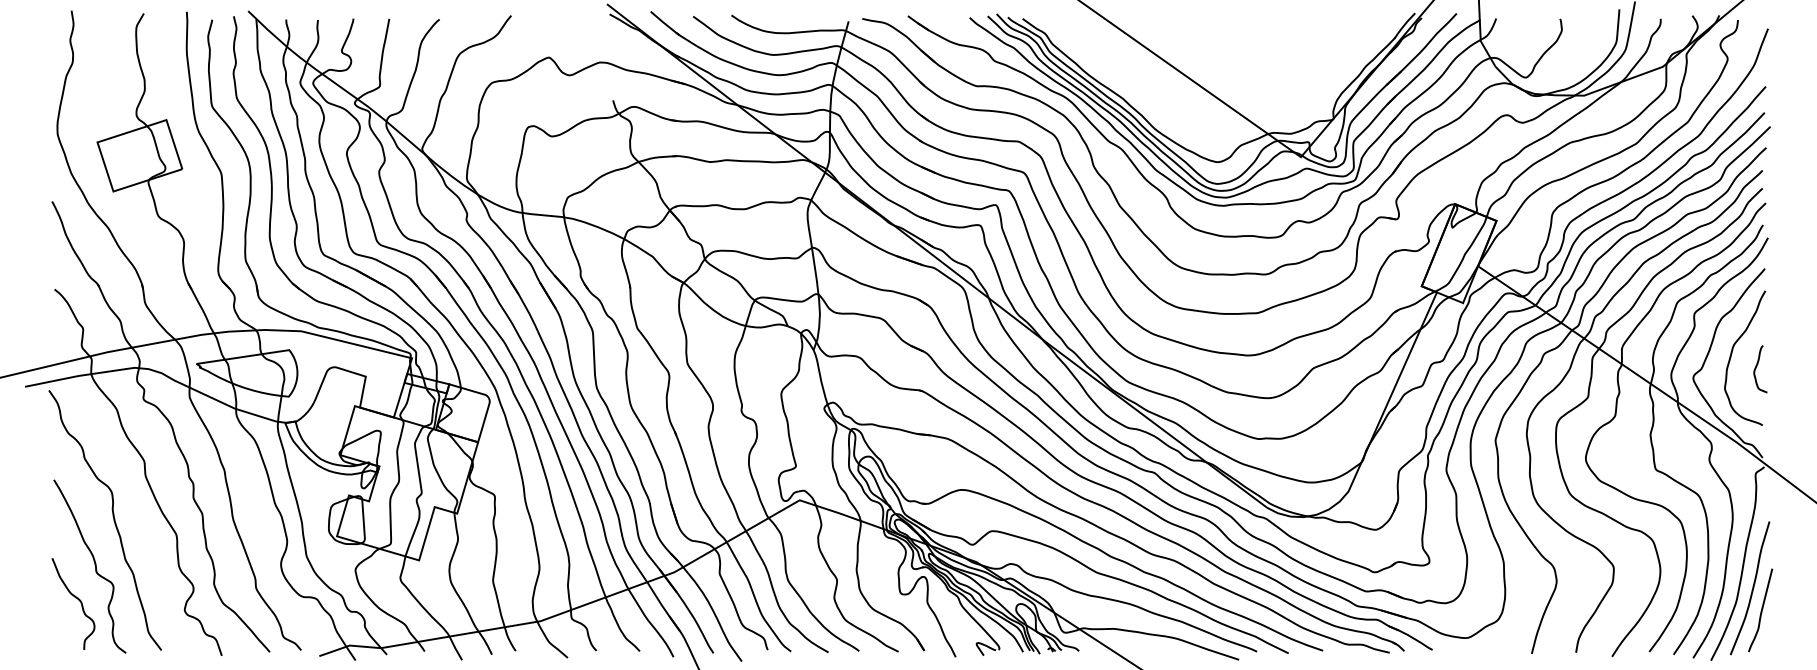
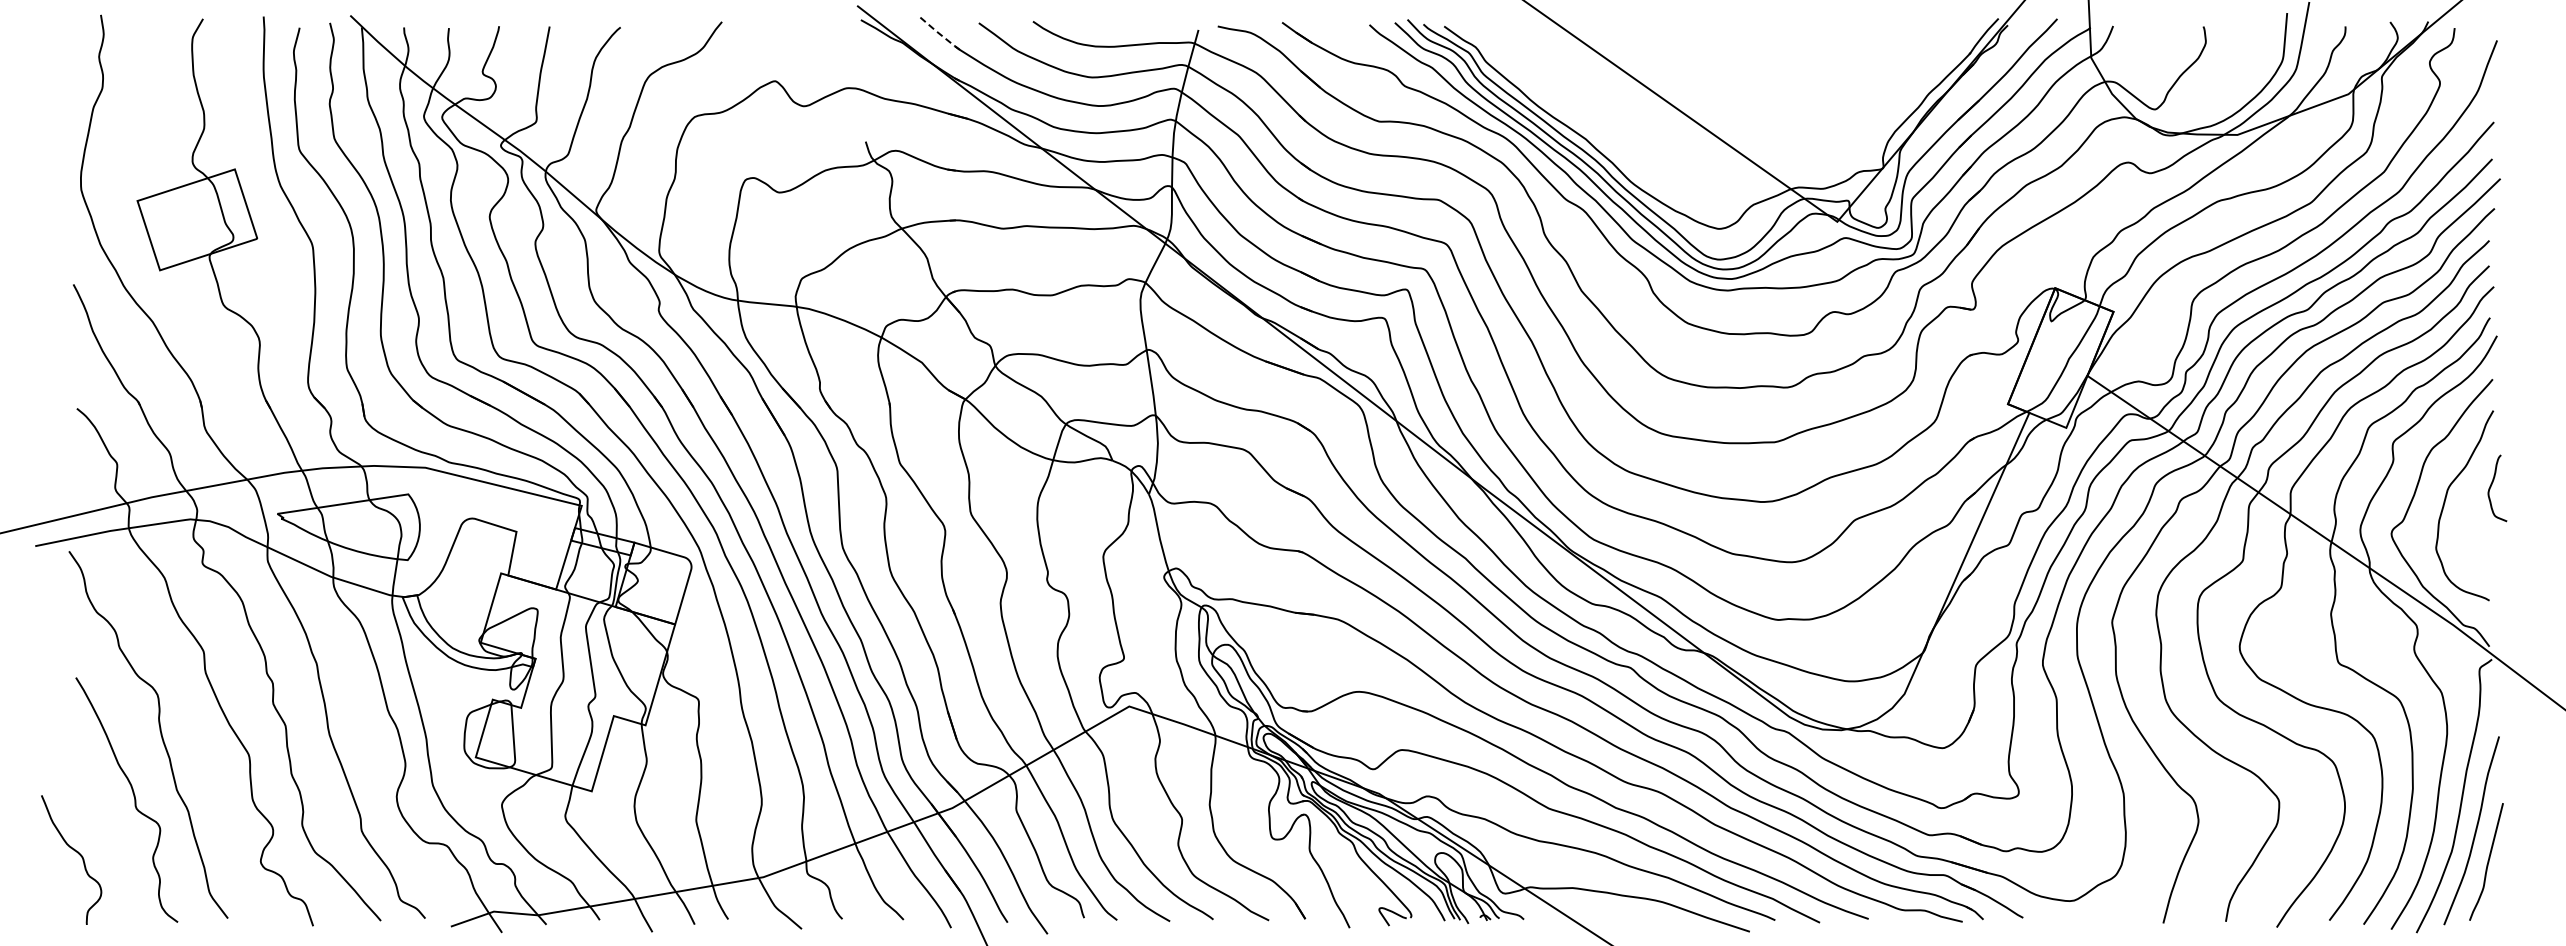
line: (664, 23) -> (938, 33), solid -> dashed
curve: (1756, 368) -> (2491, 487), moved
curve: (77, 599) -> (77, 853), moved

